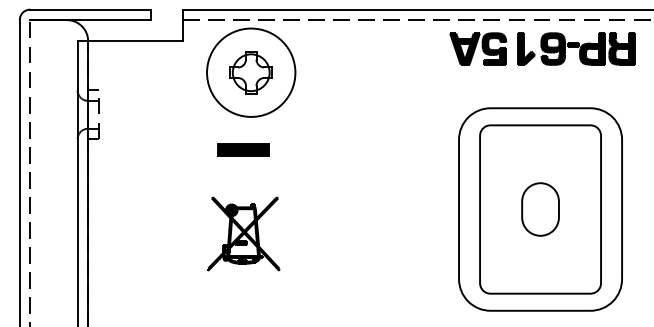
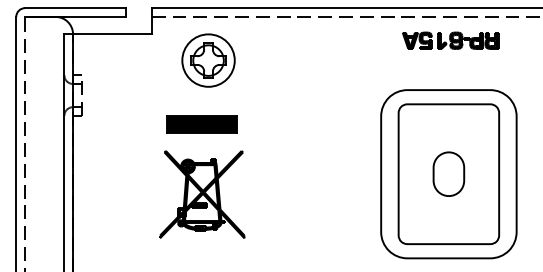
part: (542, 48) -> (450, 40), size x0.62
circle: (251, 72) -> (208, 60), size x0.71
part: (242, 149) -> (201, 124), size x1.67
part: (243, 233) -> (202, 194), size x1.43

